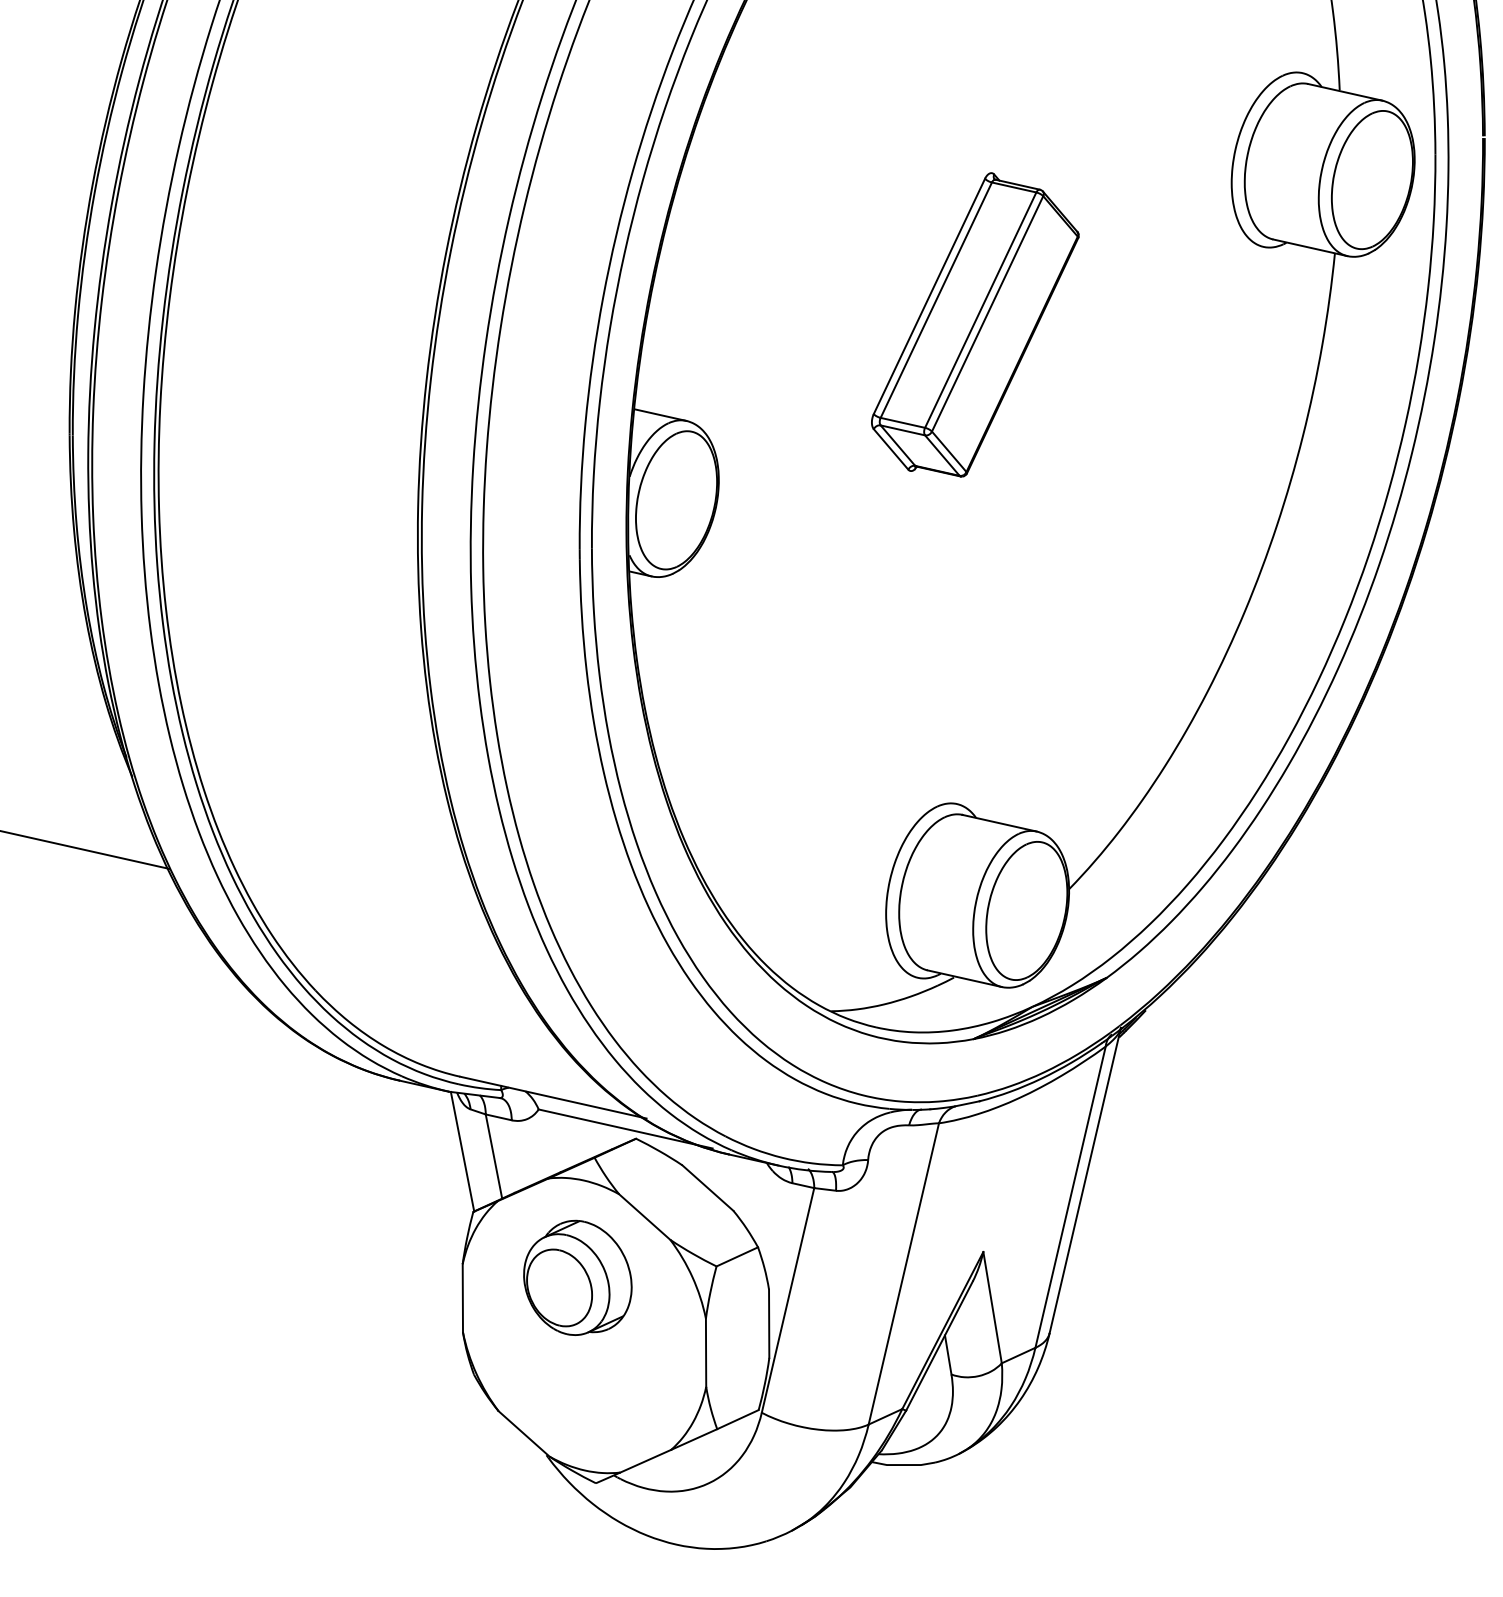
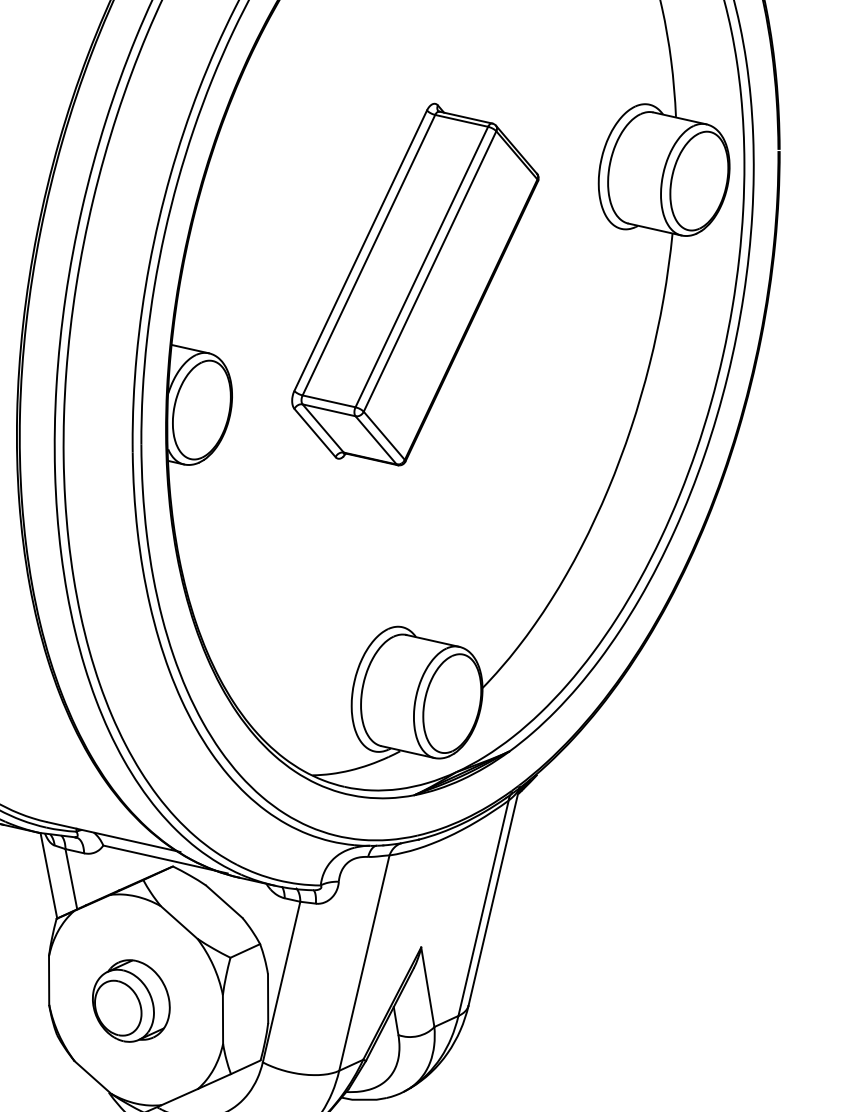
part: (975, 324) -> (415, 284), size x1.67
part: (577, 1277) -> (131, 1000), moved

